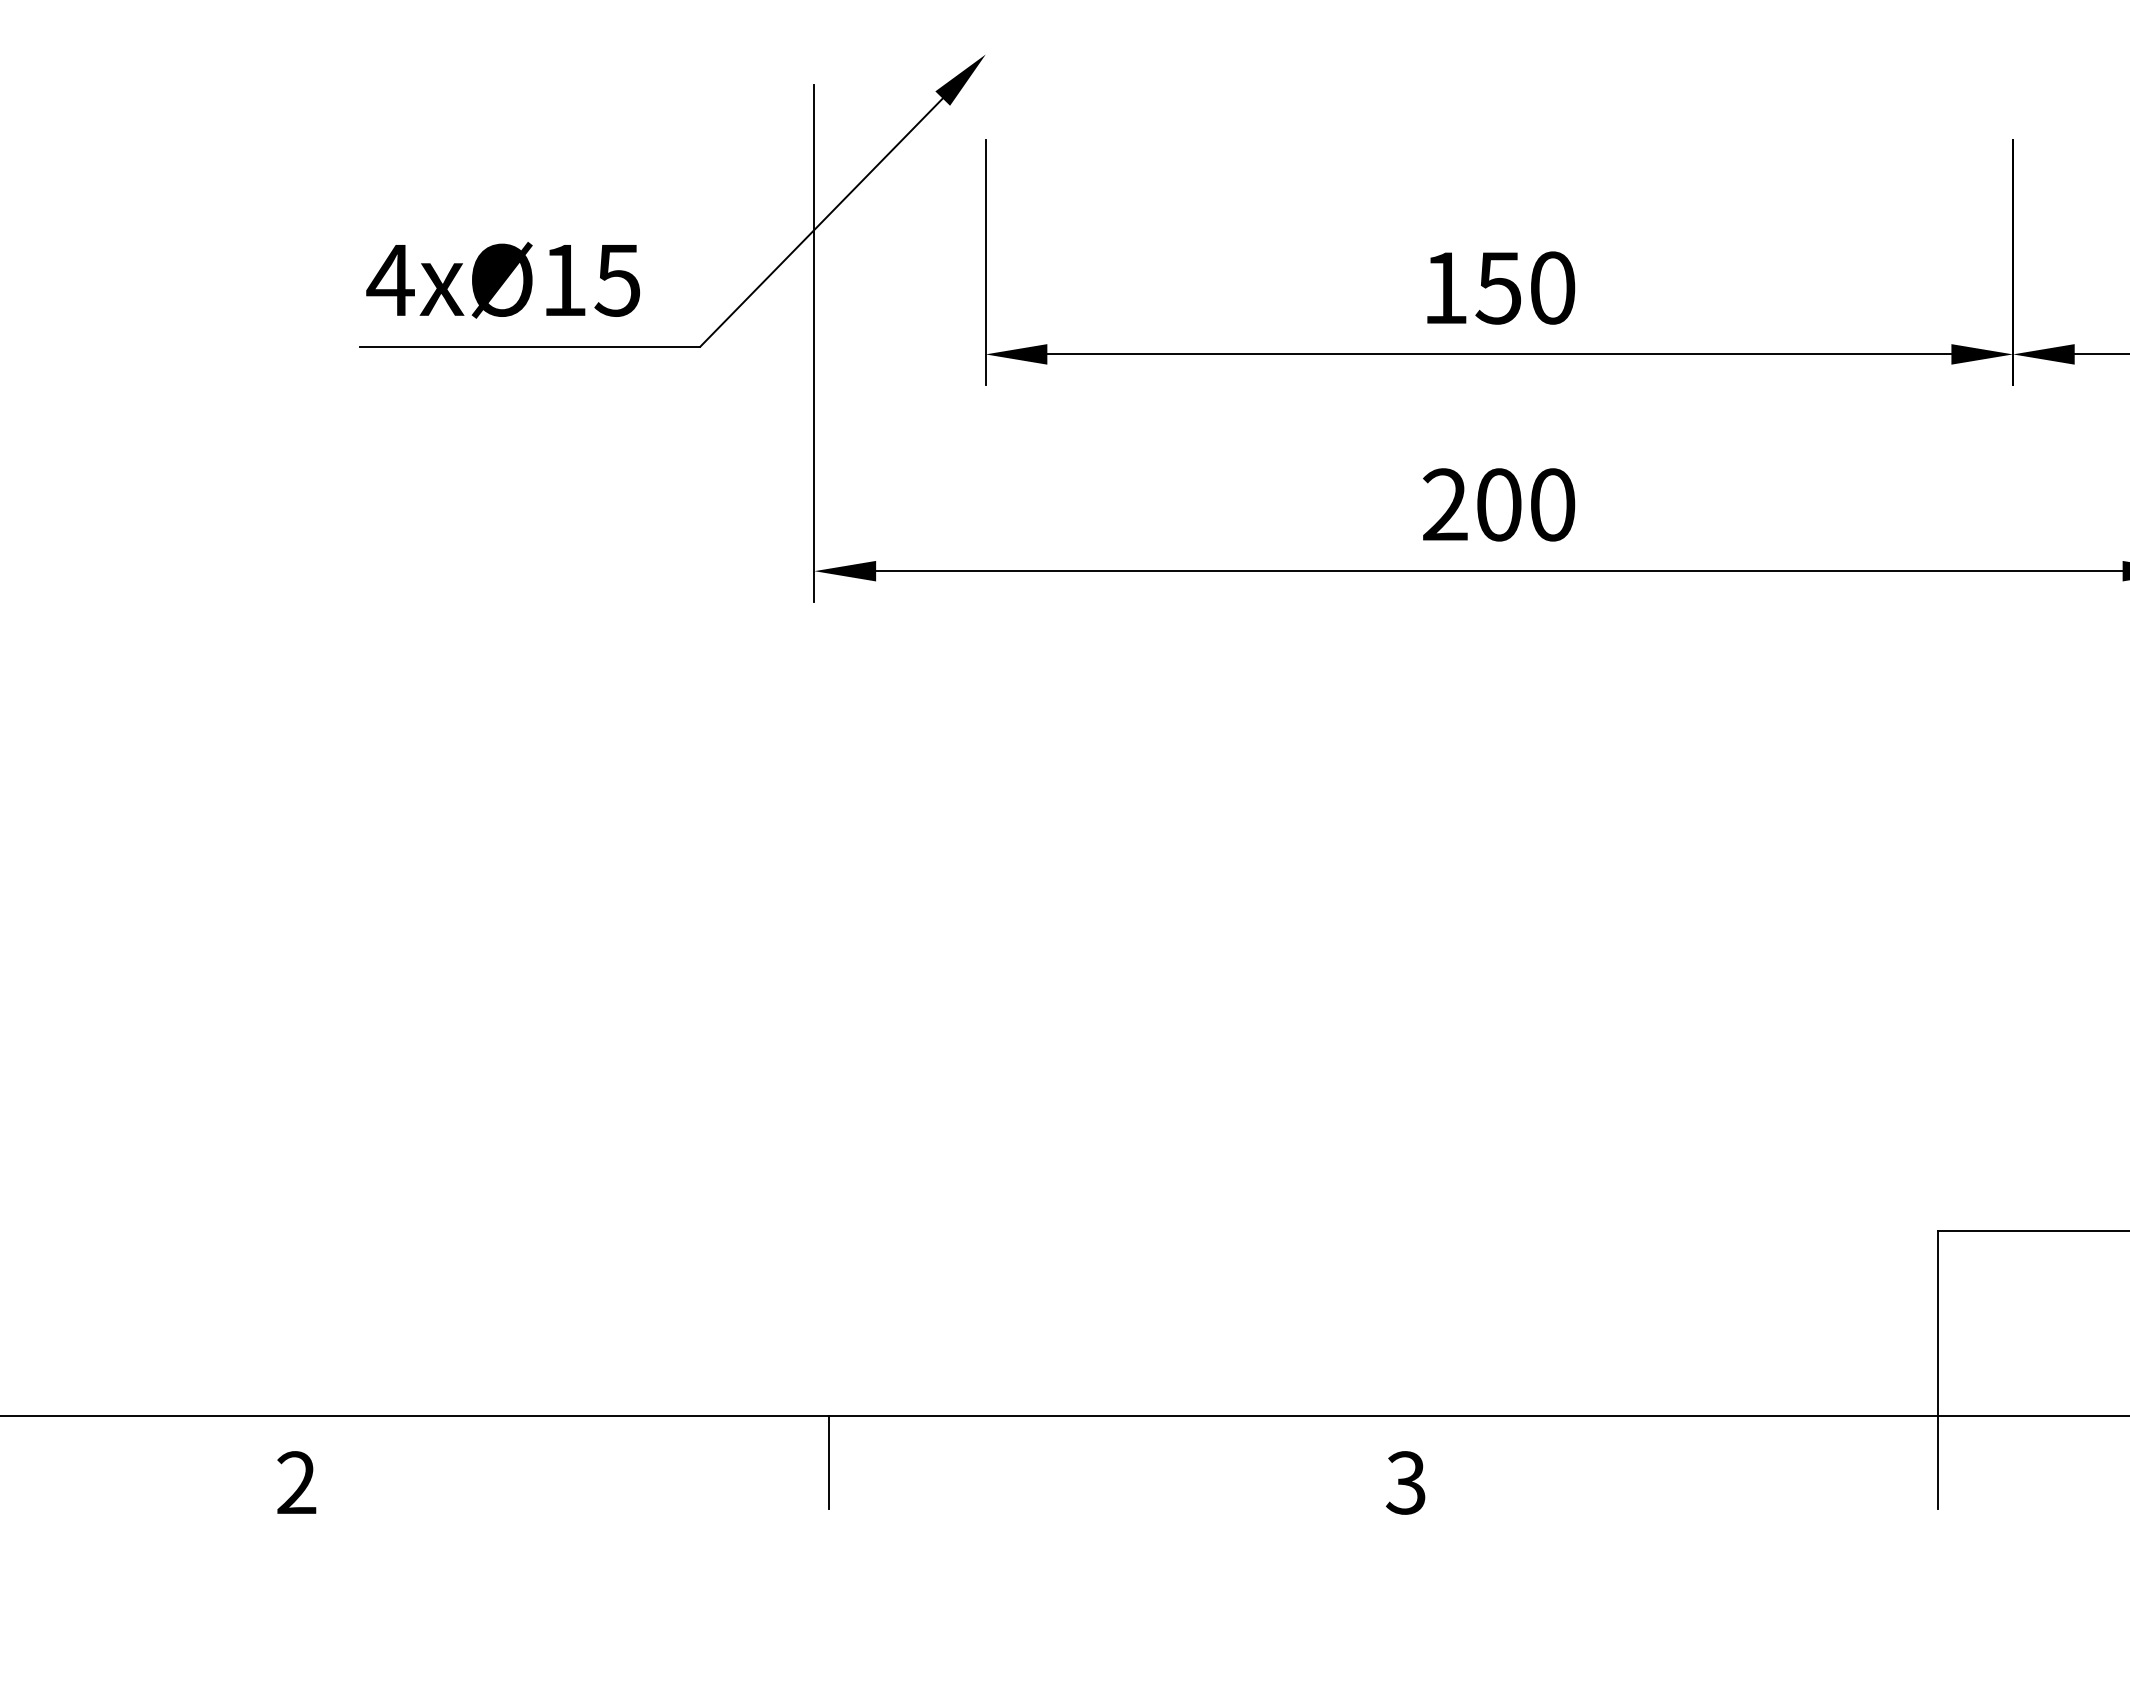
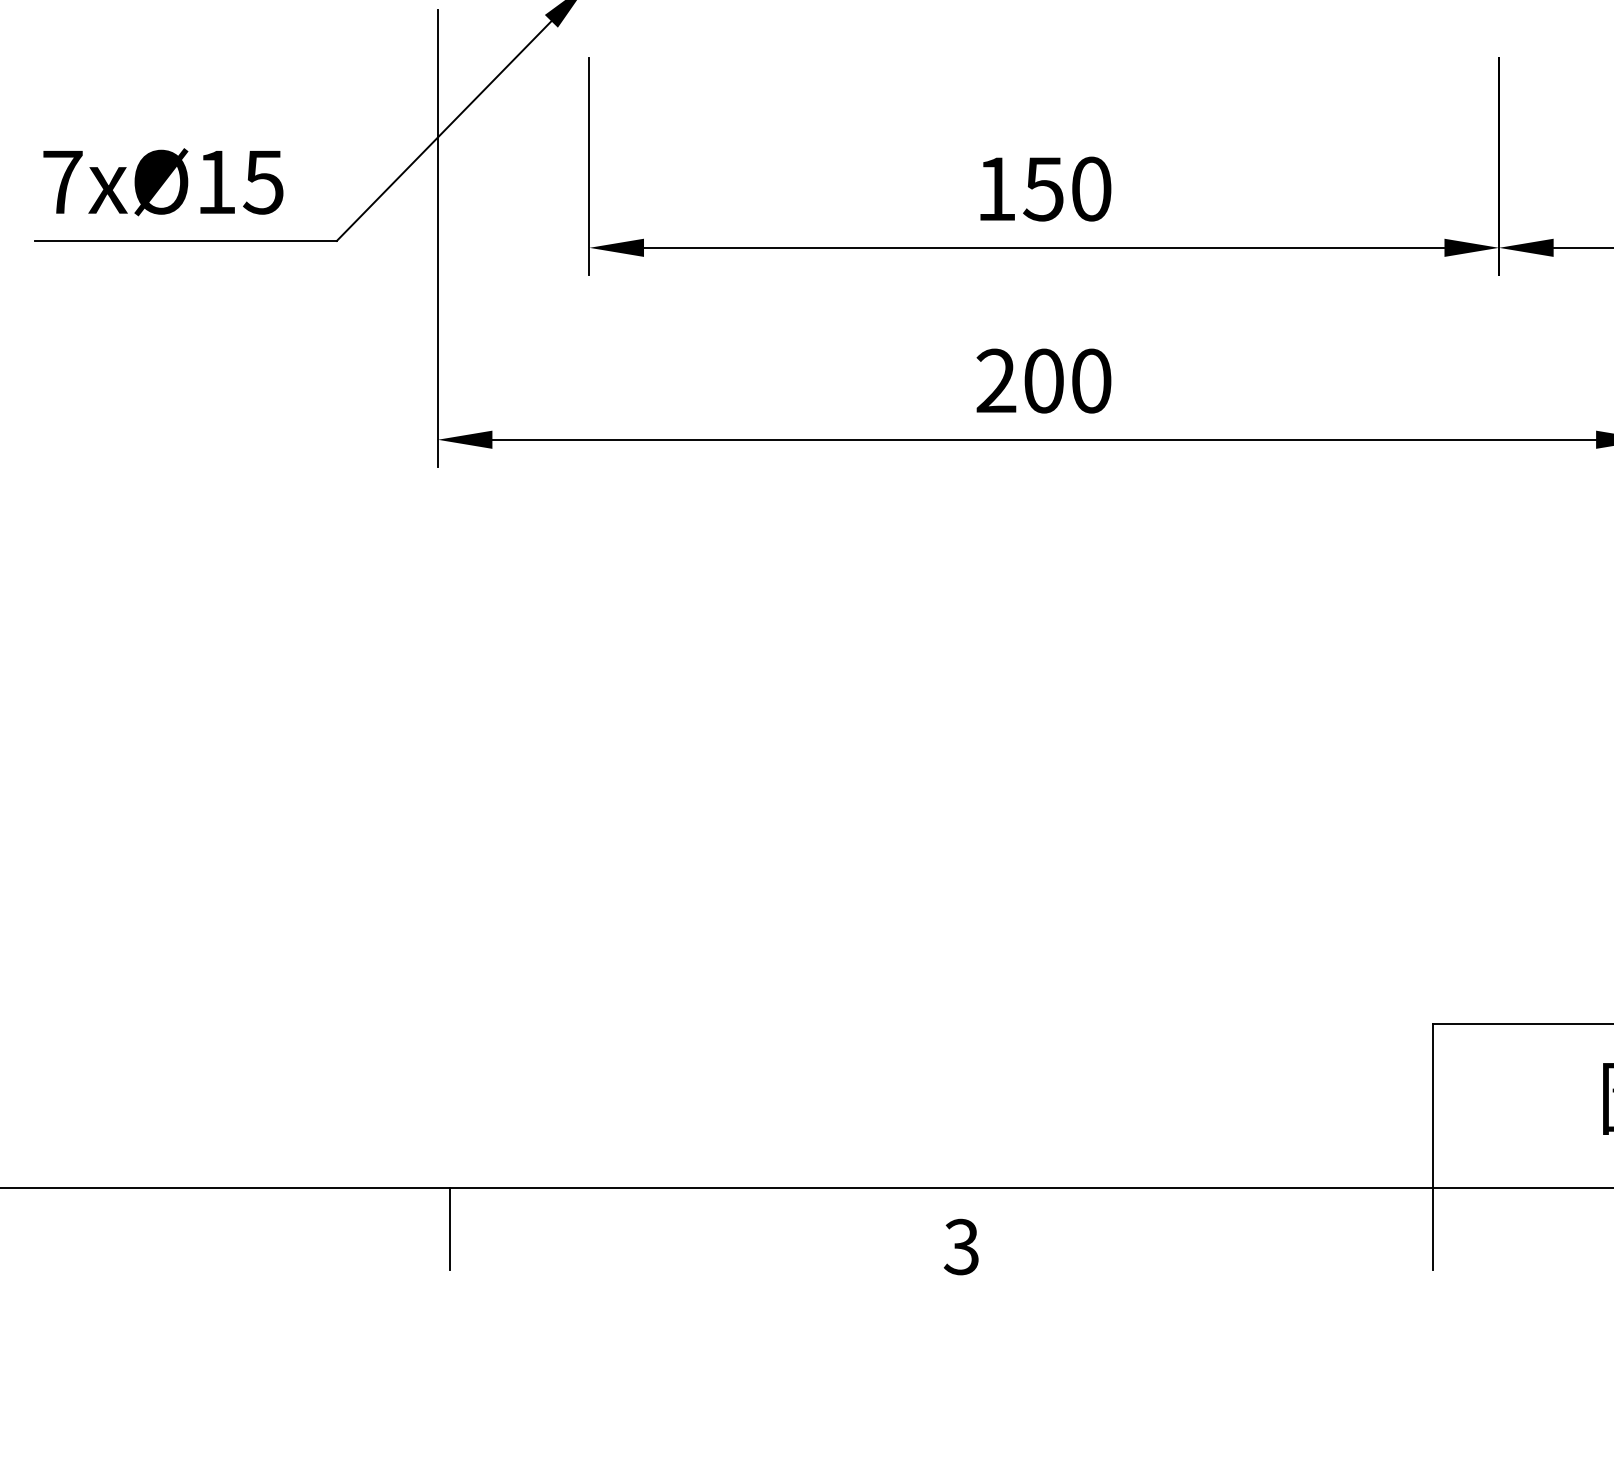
text: (390, 280) -> (62, 182), 4xØ15 -> 7xØ15

